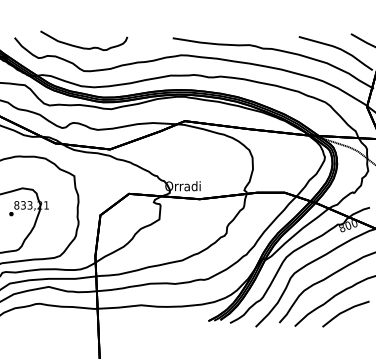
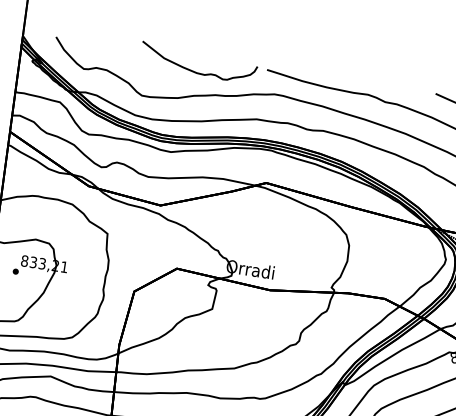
curve: (84, 47) -> (198, 71), moved

